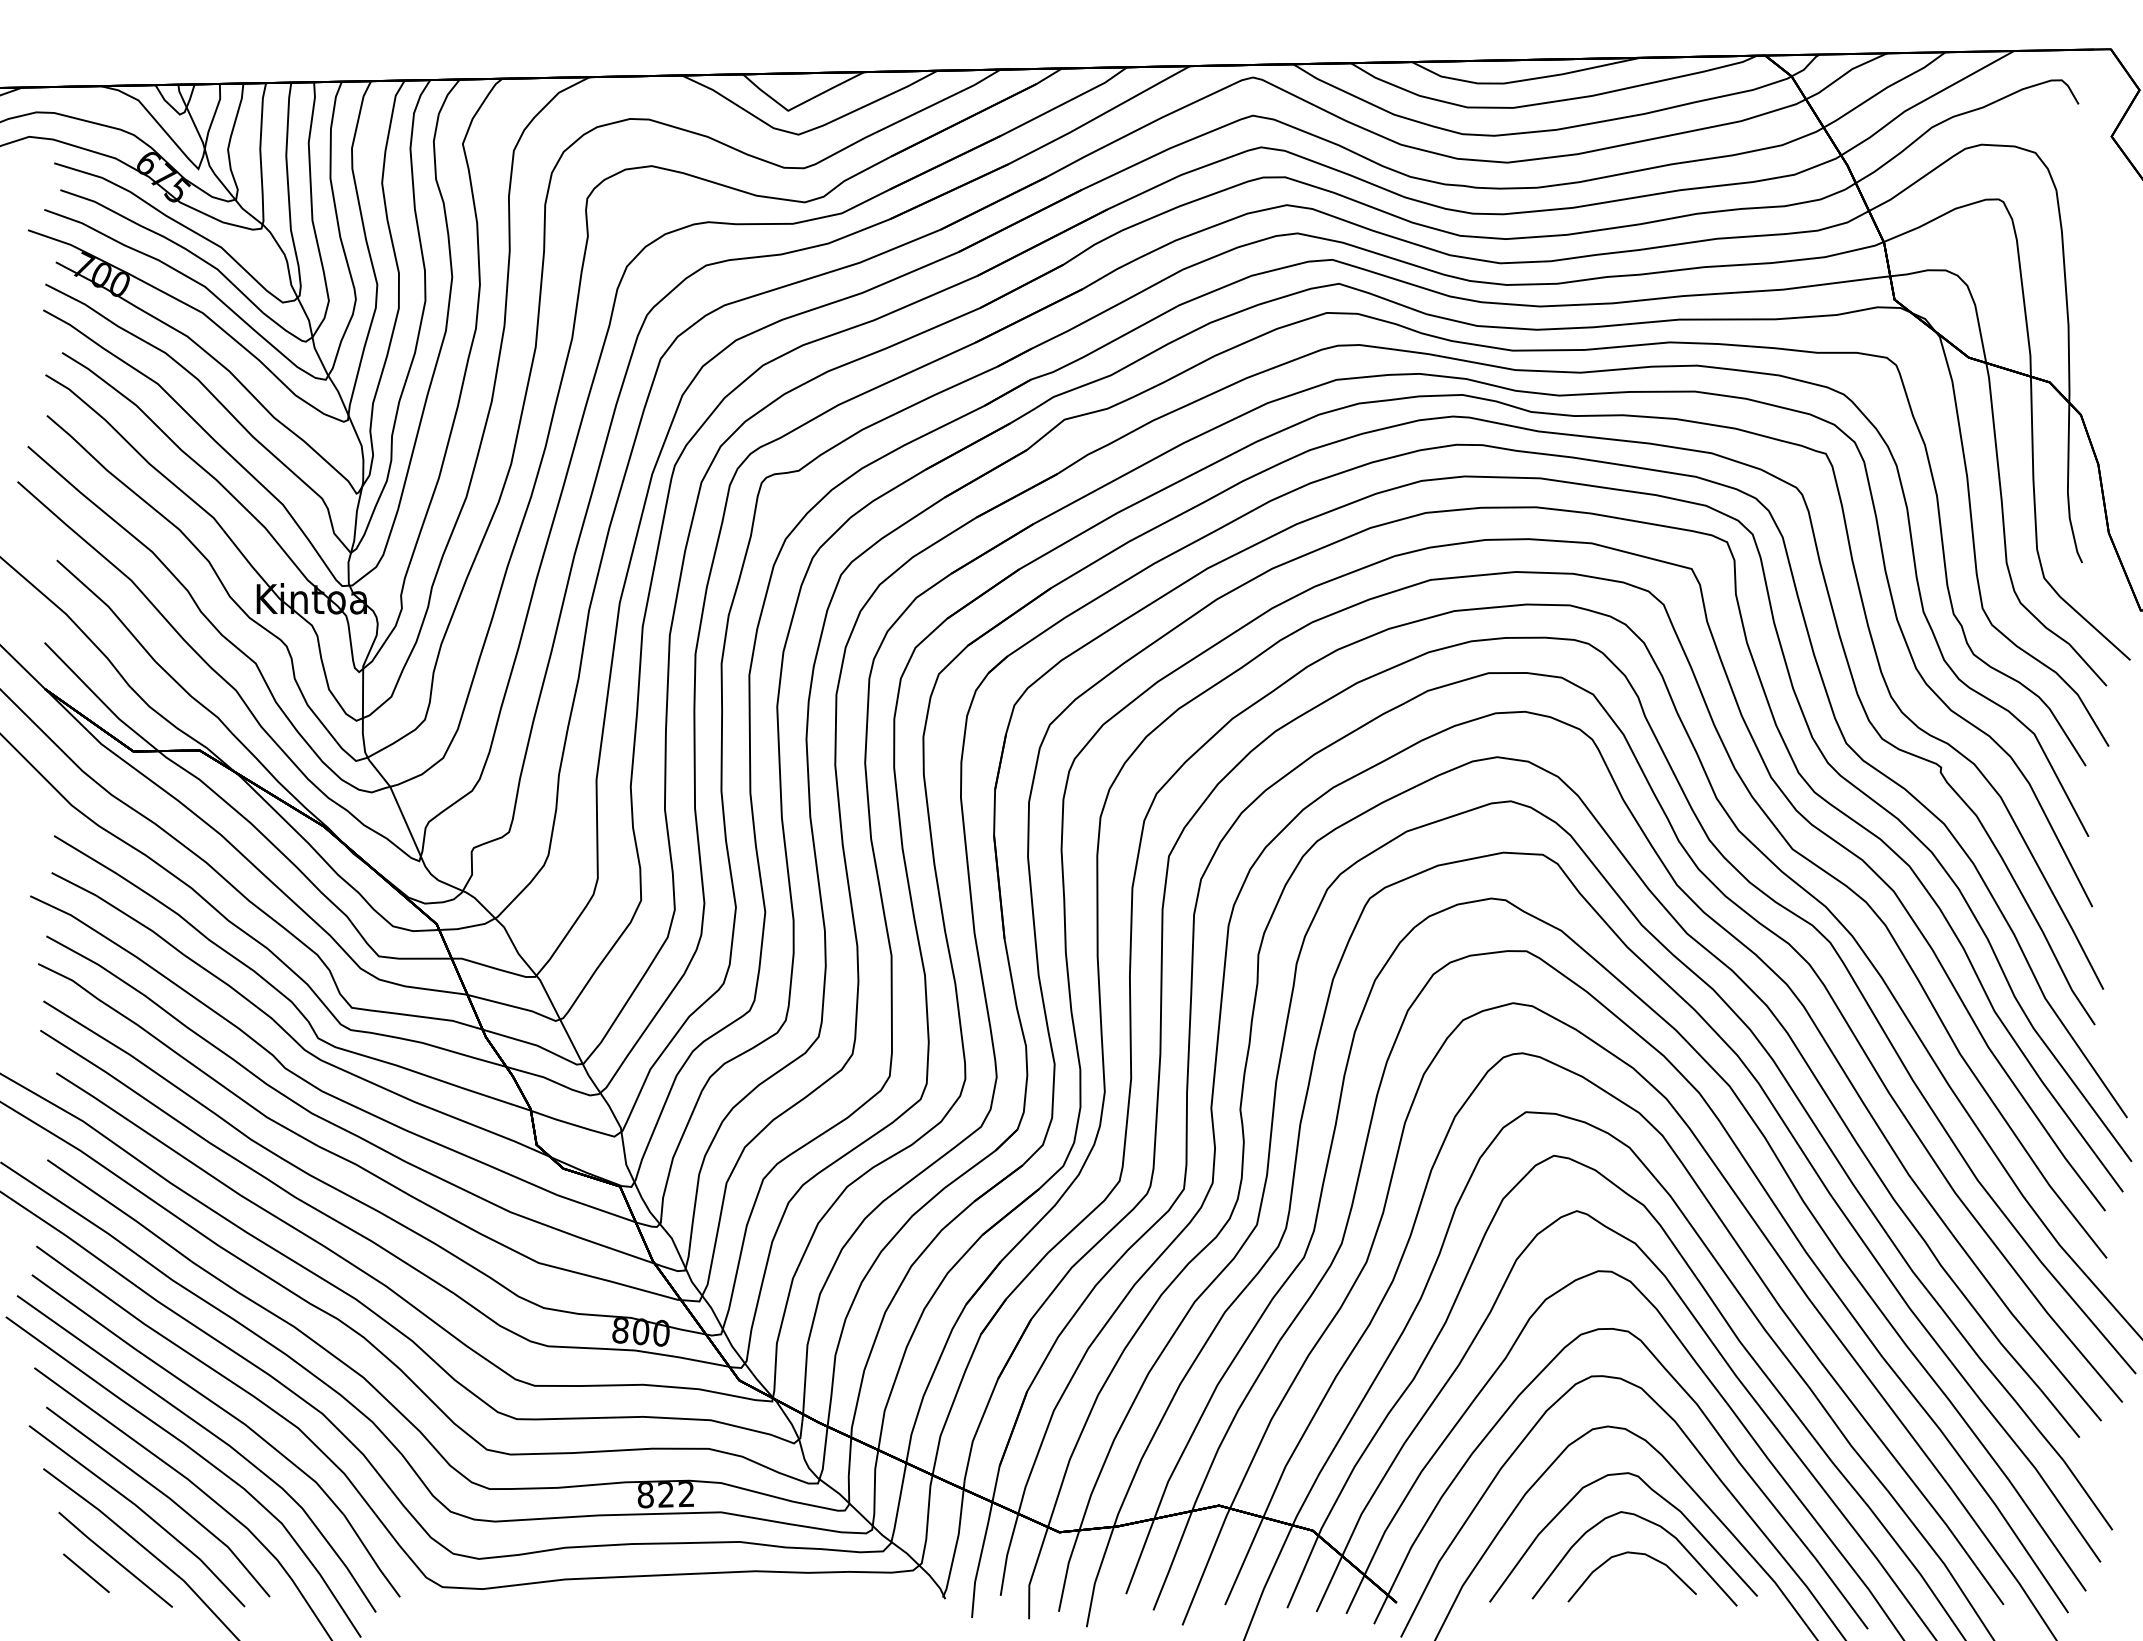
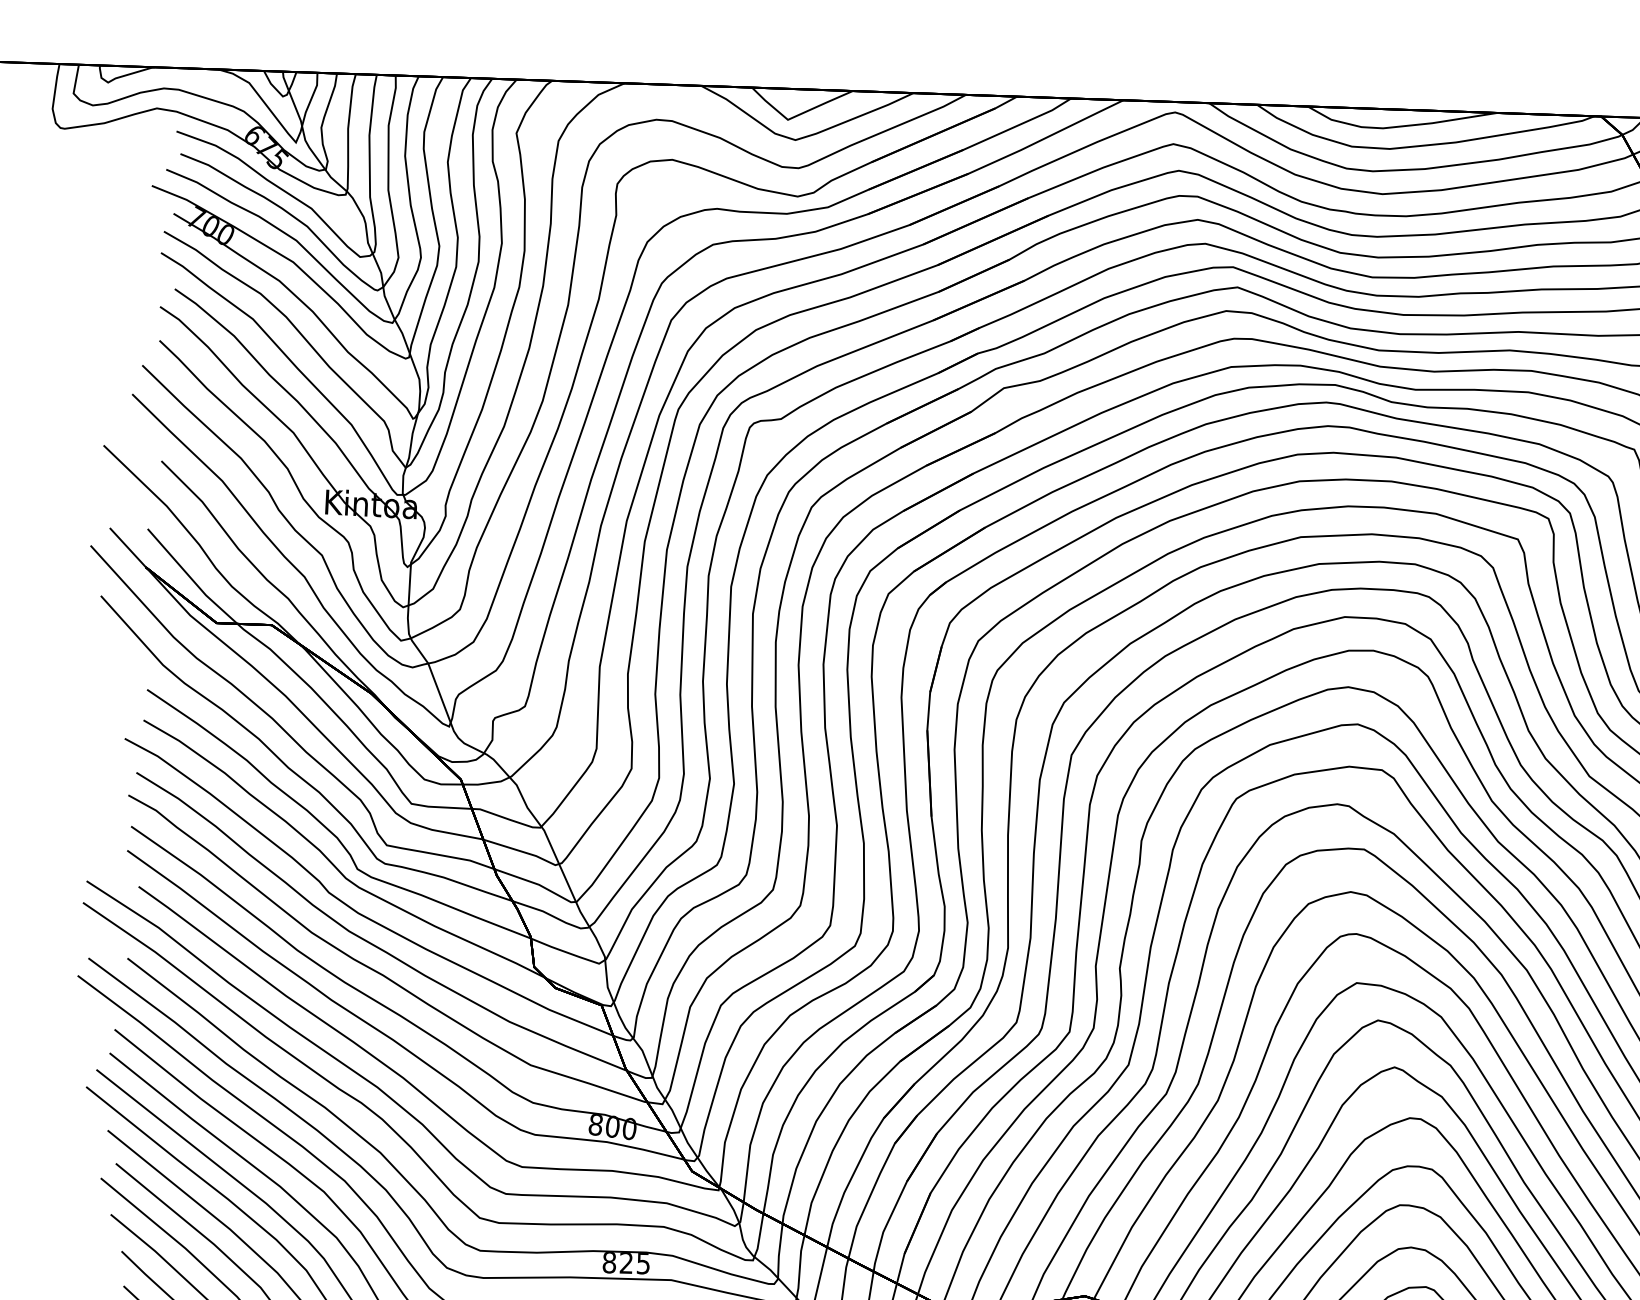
text: (686, 1494) -> (643, 1263), 822 -> 825

